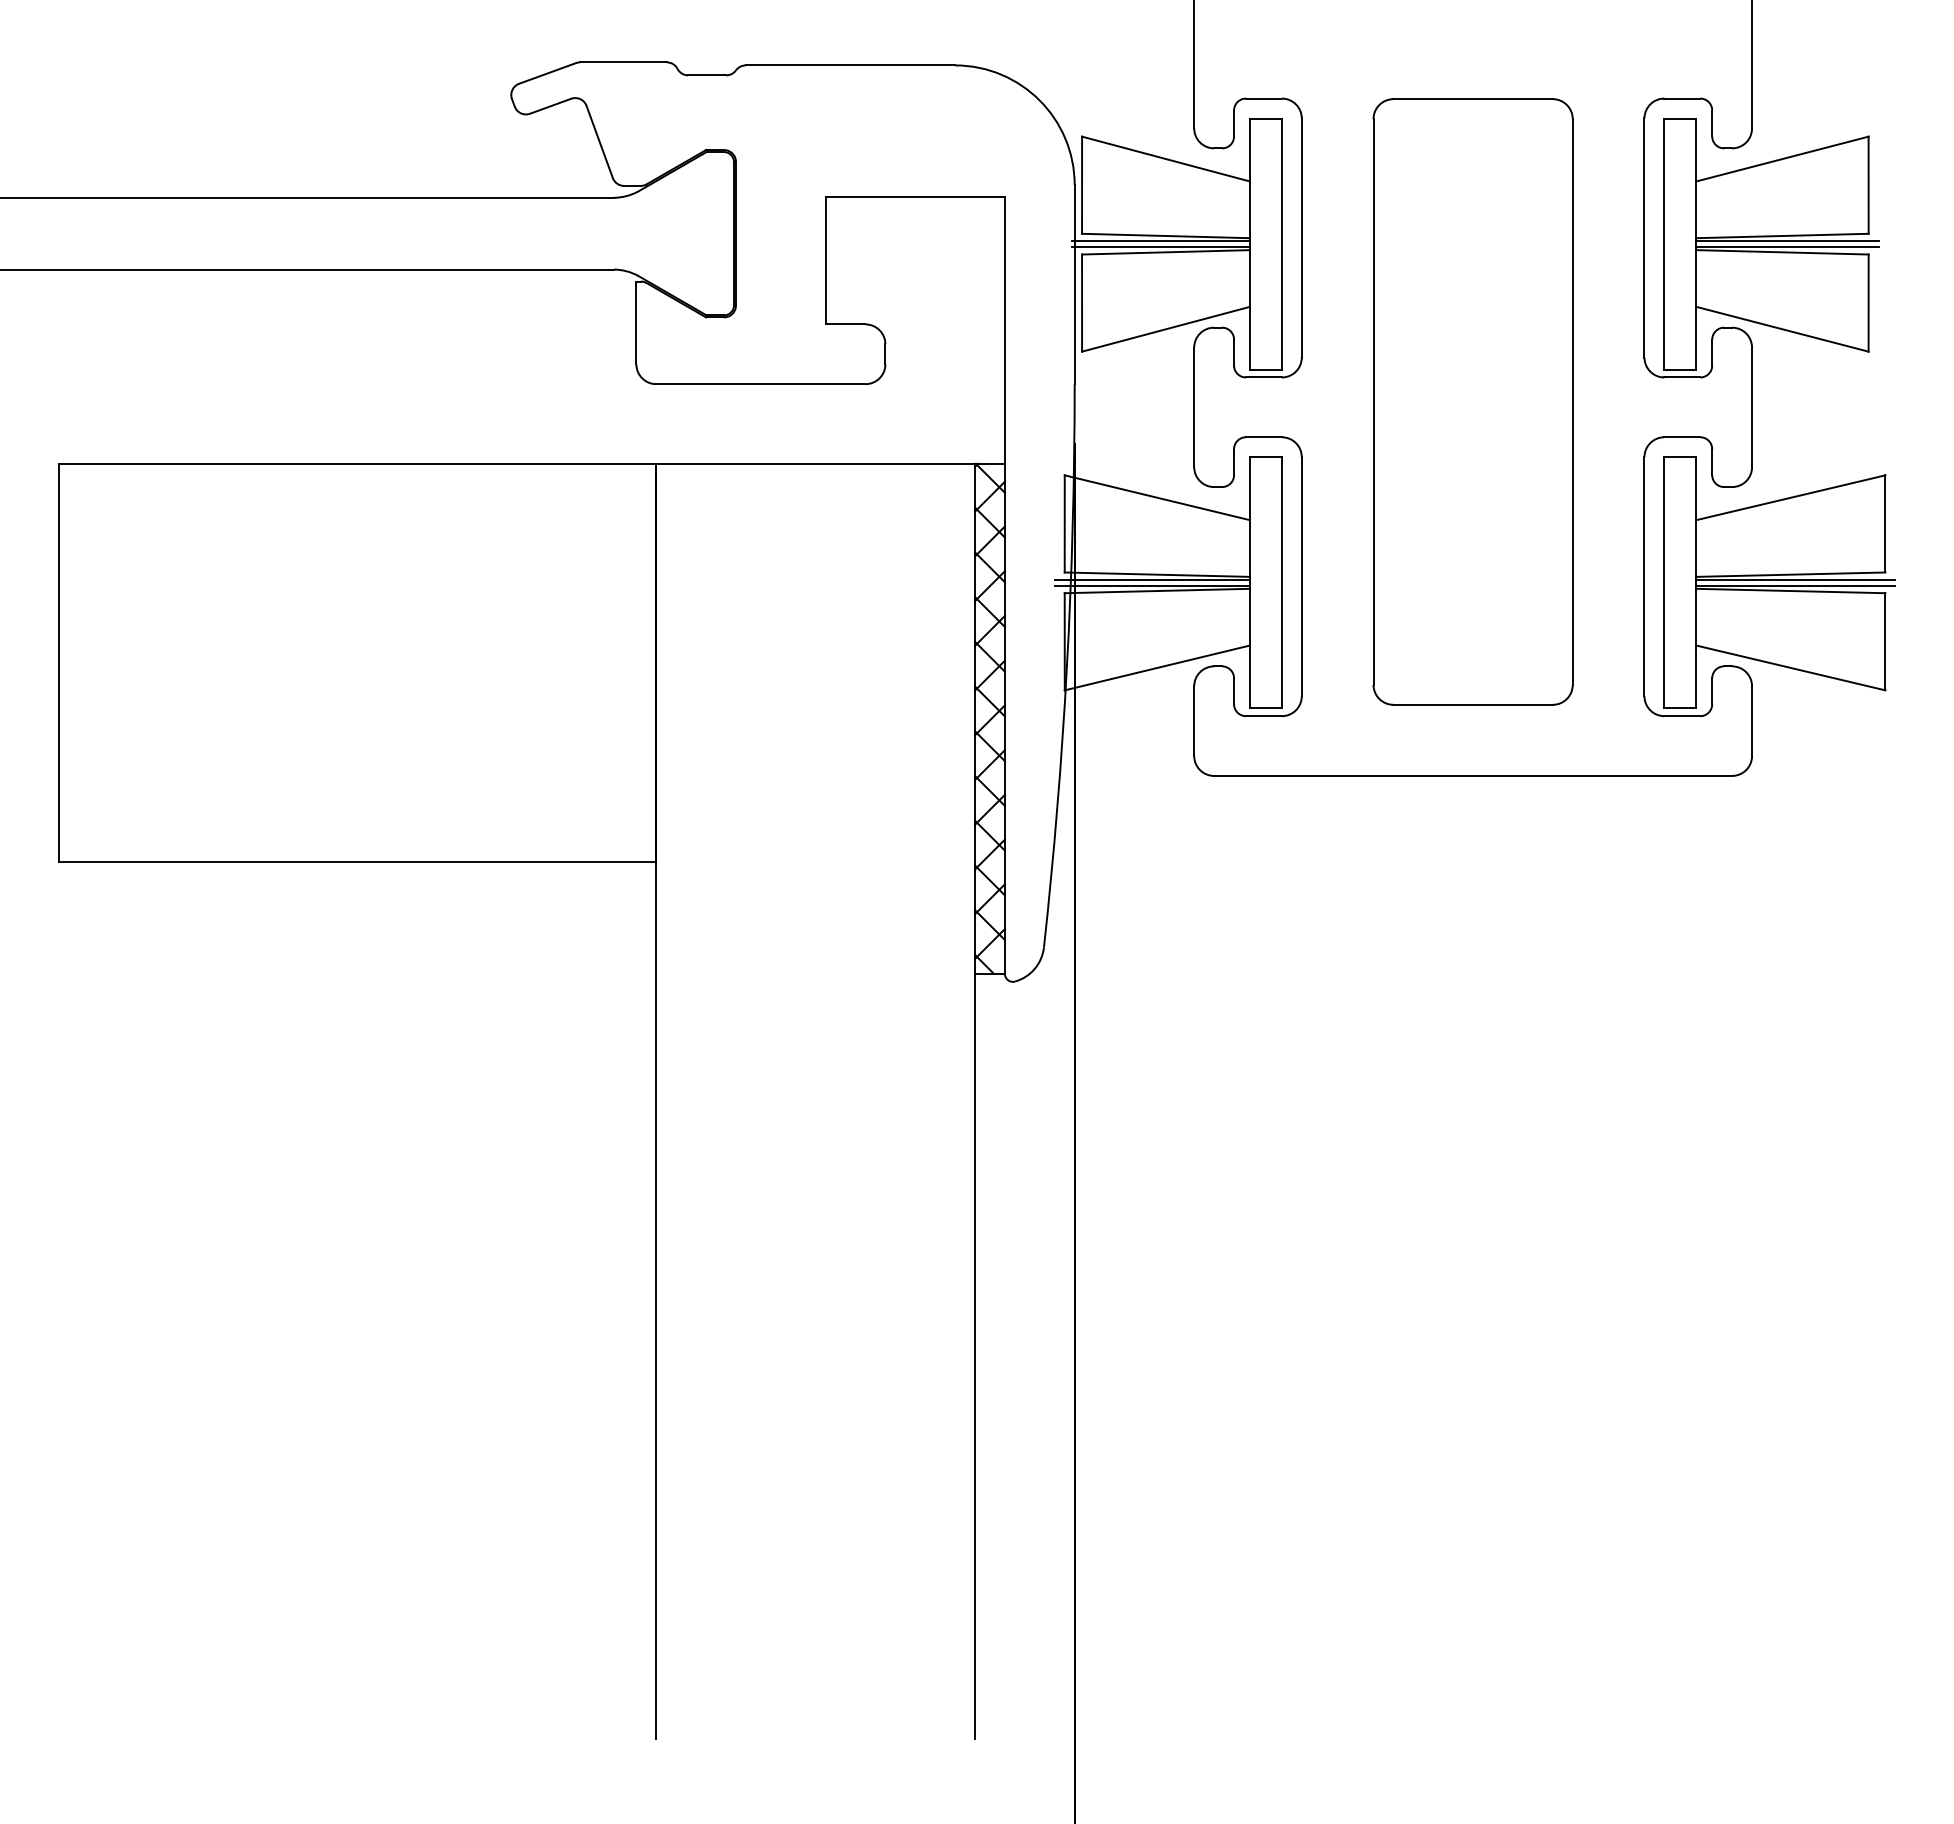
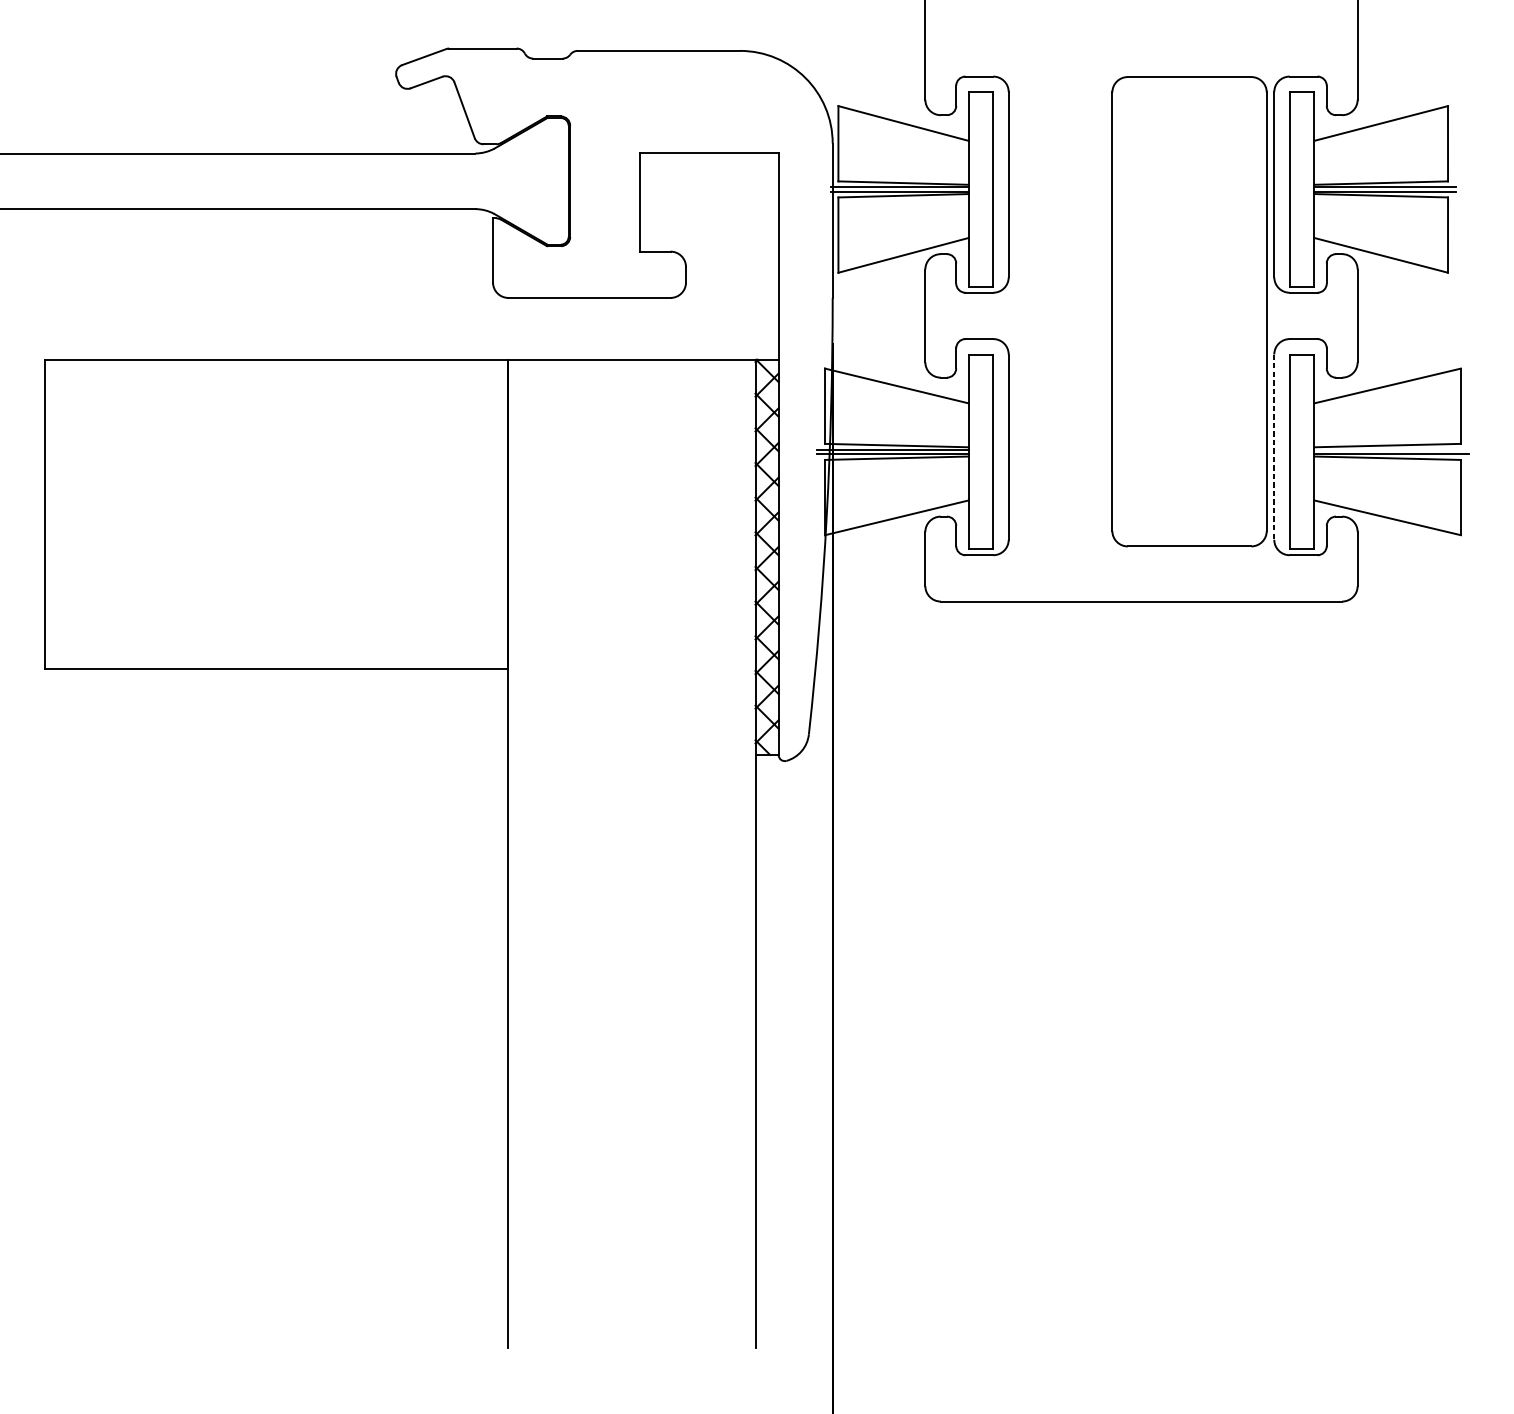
part: (1472, 401) -> (1189, 311), moved
line: (1644, 576) -> (1274, 446), solid -> dashed
line: (1795, 579) -> (1391, 449), removed

